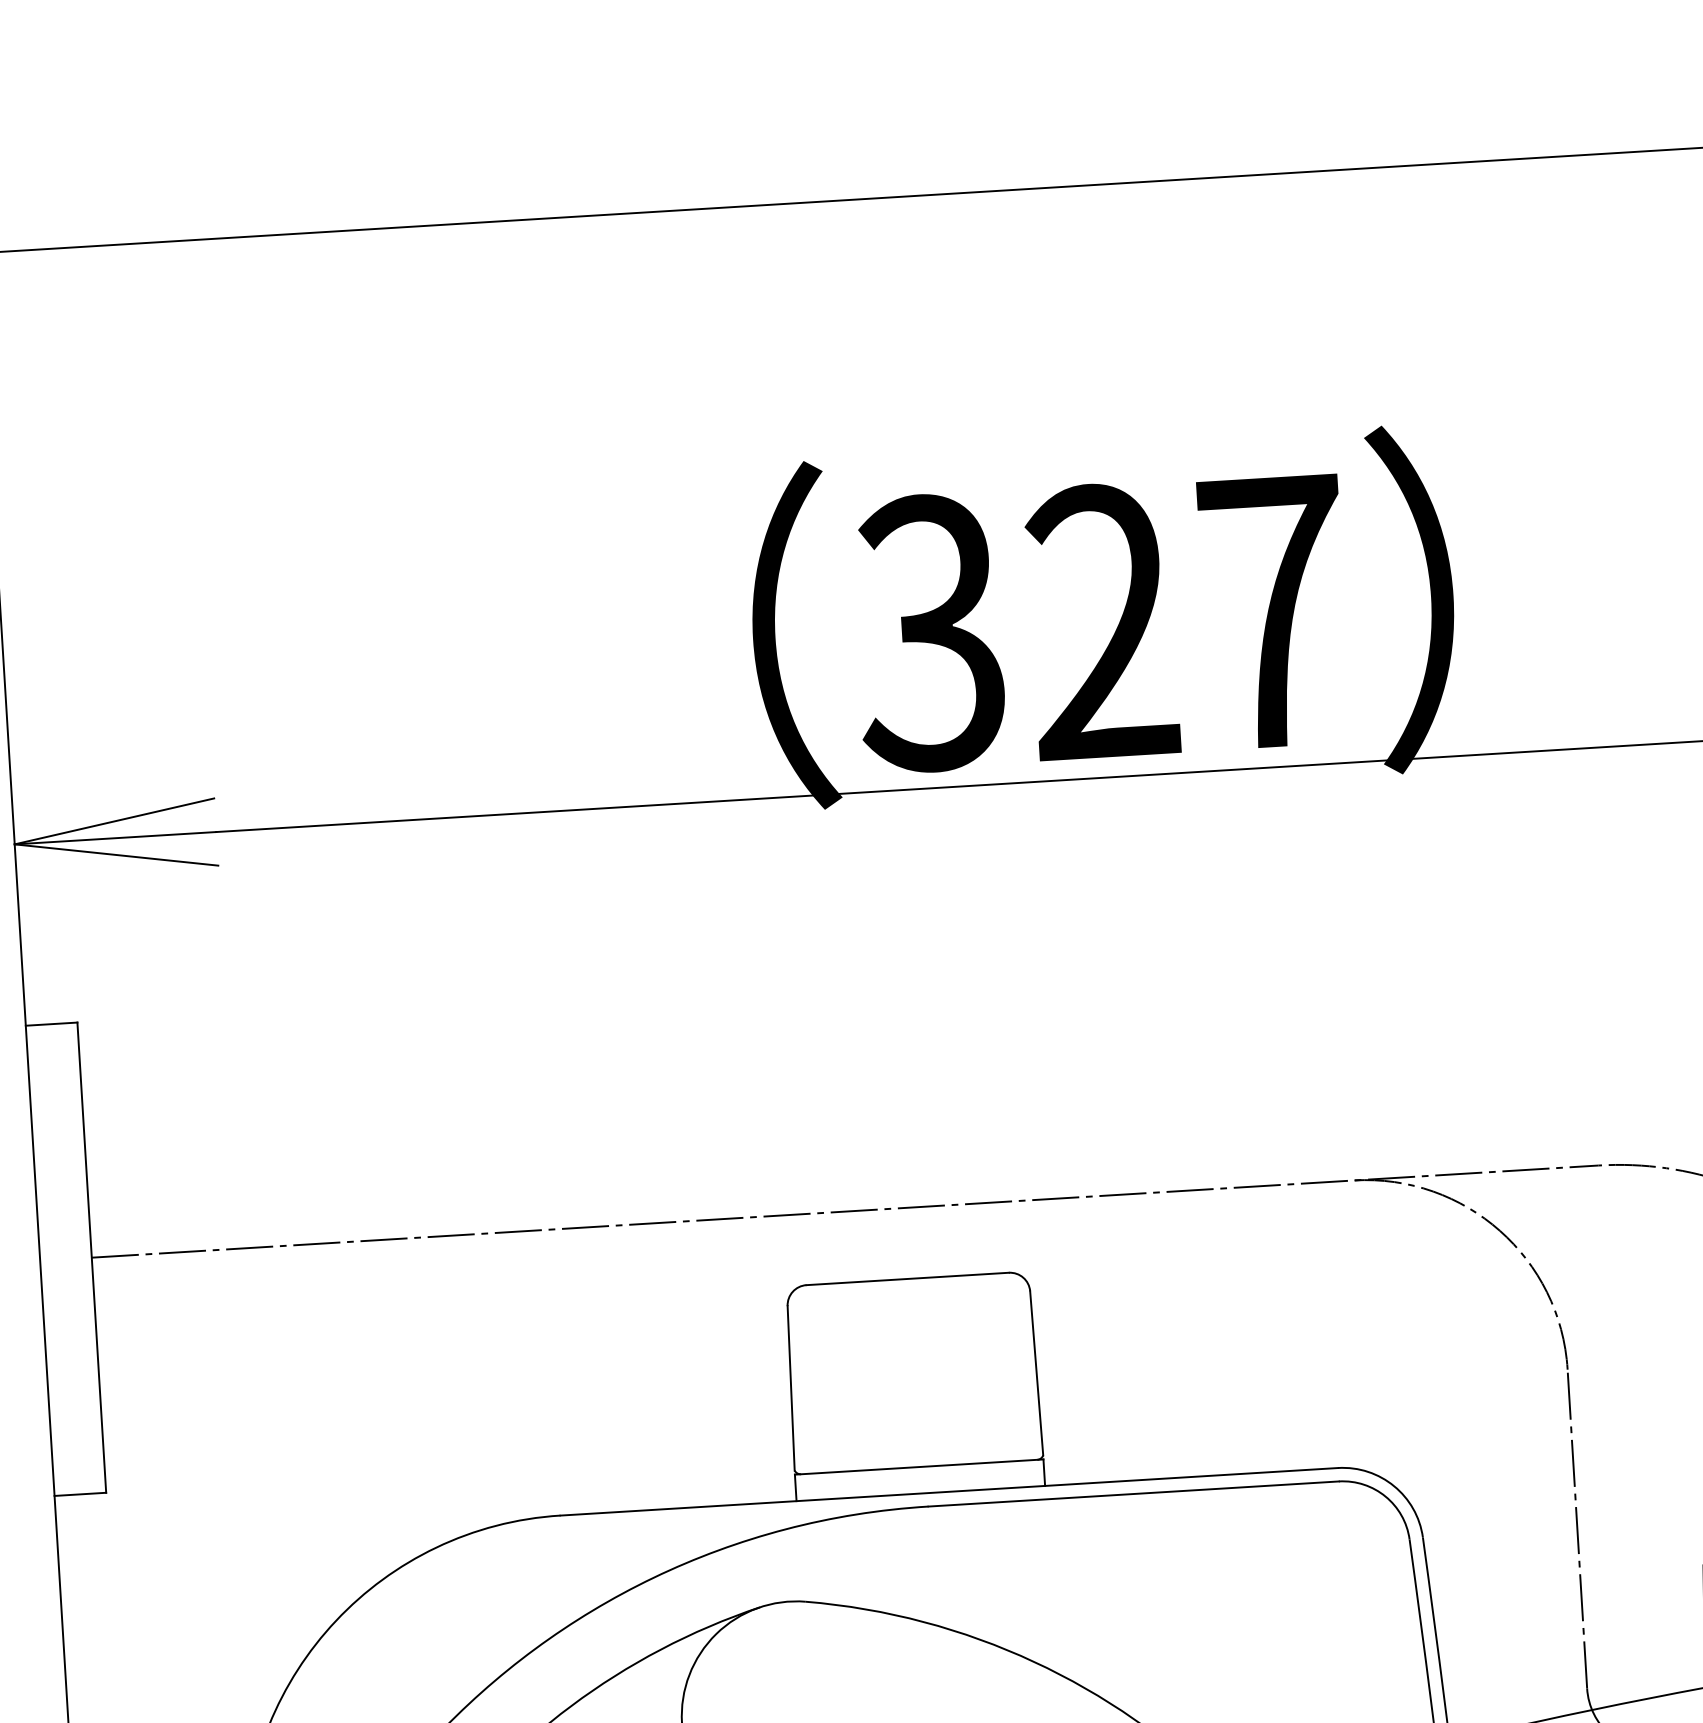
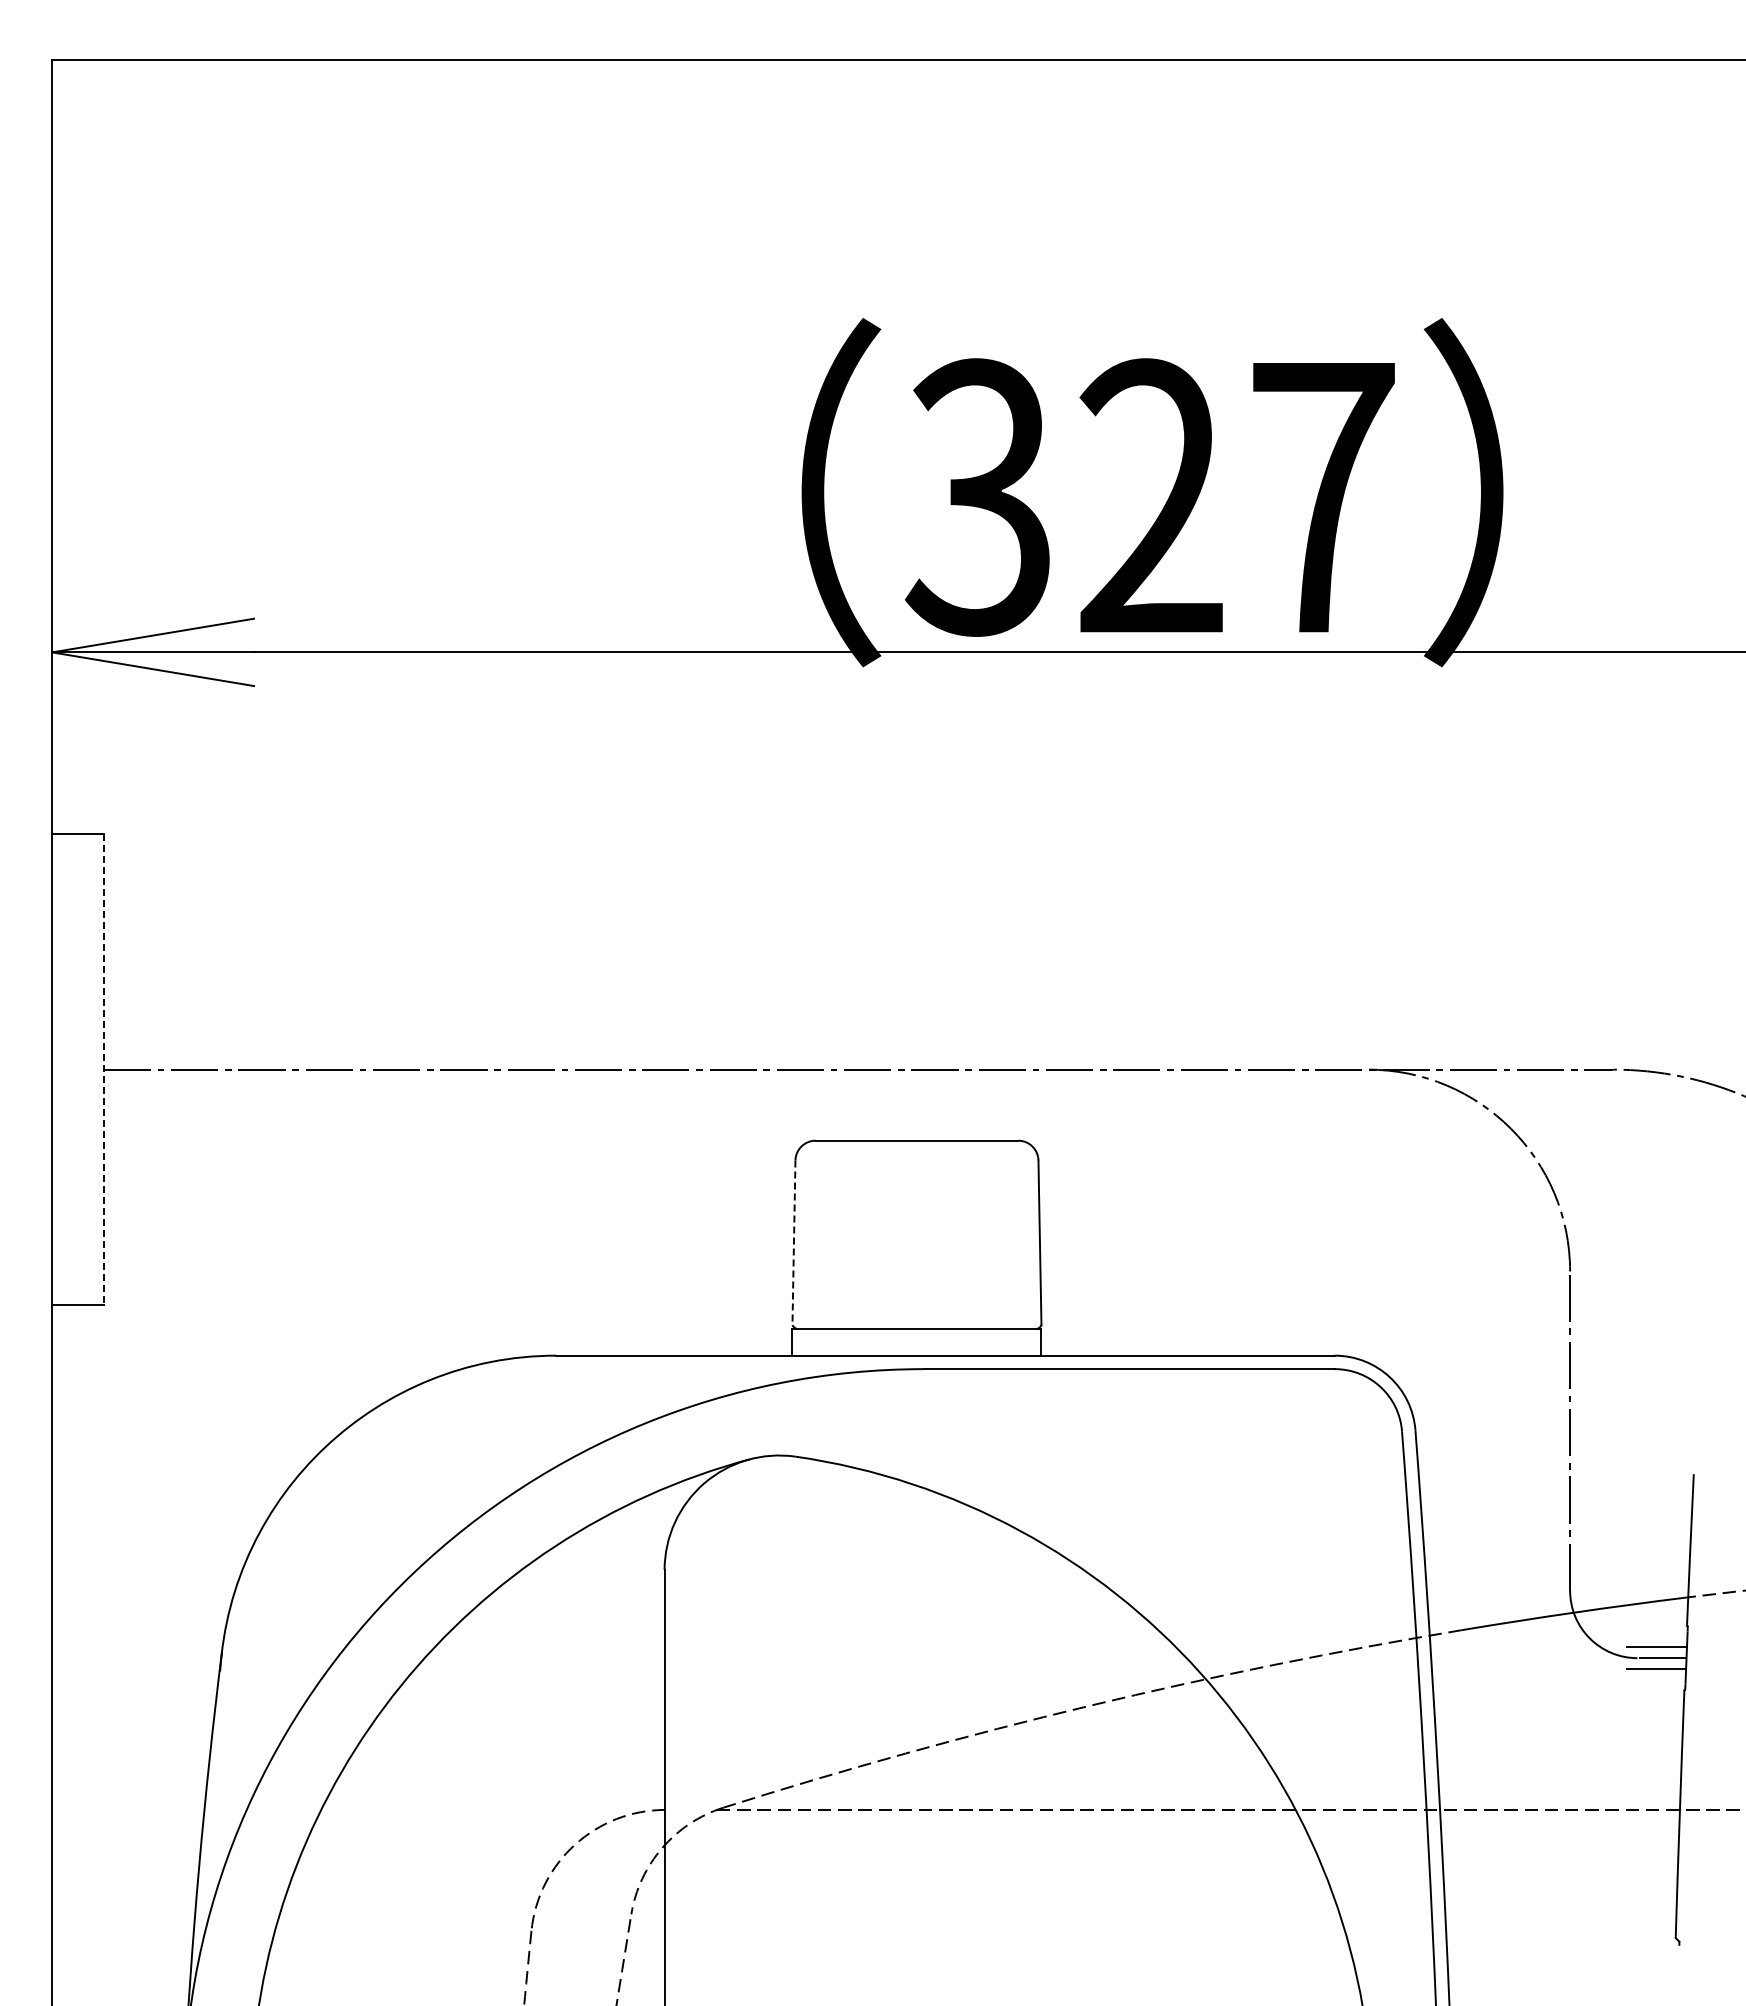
line: (91, 1257) -> (103, 1069), solid -> dashed
line: (790, 1389) -> (793, 1243), solid -> dashed

